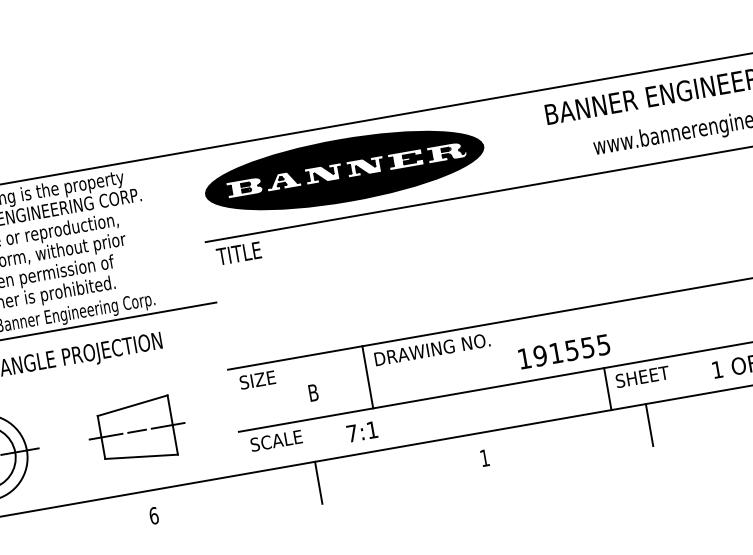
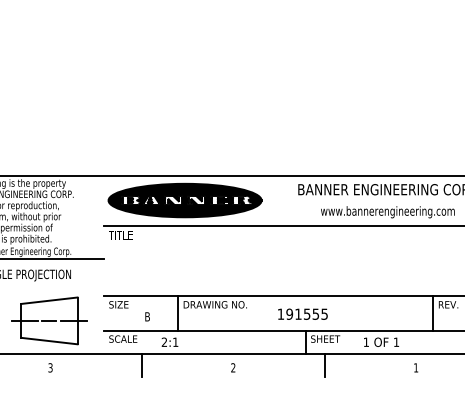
text: (563, 350) -> (302, 313), moved
part: (137, 430) -> (49, 320), size x1.43
text: (351, 432) -> (164, 341), 7:1 -> 2:1
text: (484, 457) -> (233, 367), 1 -> 2
text: (153, 515) -> (50, 367), 6 -> 3

